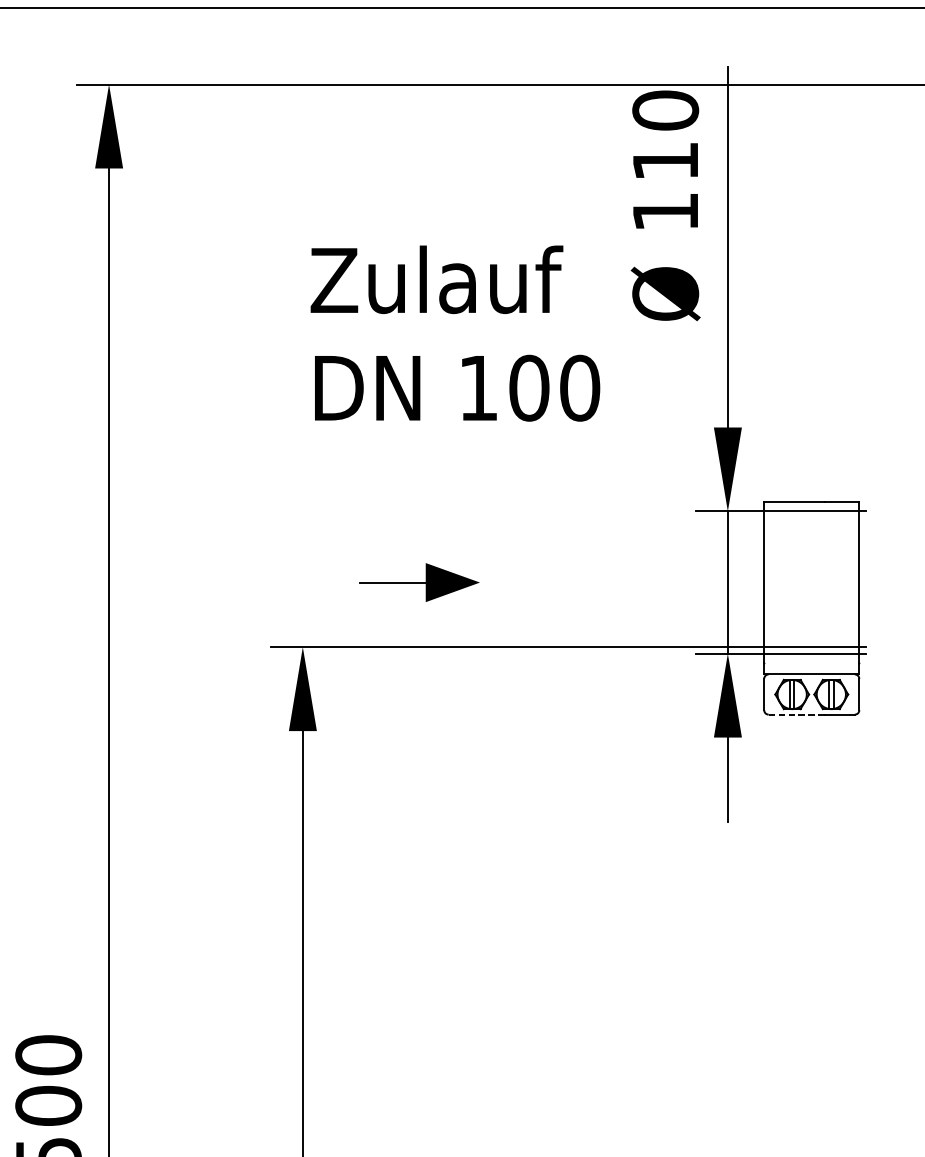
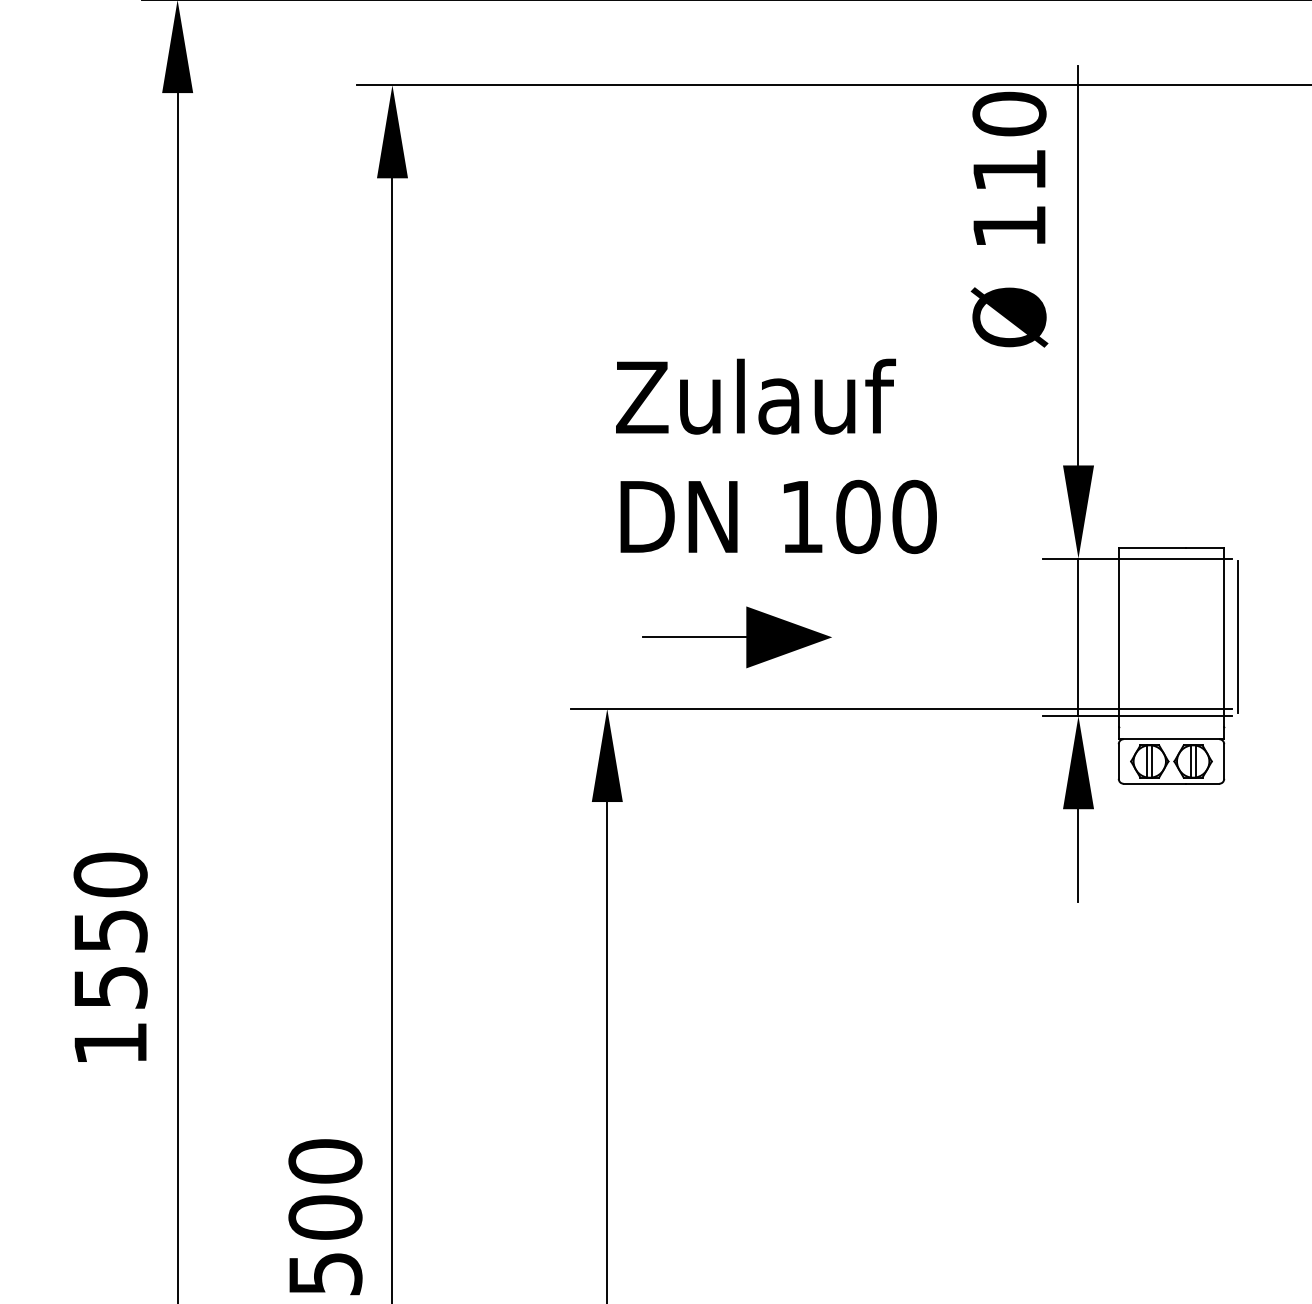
text: (455, 333) -> (776, 456), moved
part: (419, 582) -> (736, 637), size x1.43
line: (872, 582) -> (1238, 637), added
line: (796, 714) -> (1154, 783), dashed -> solid

